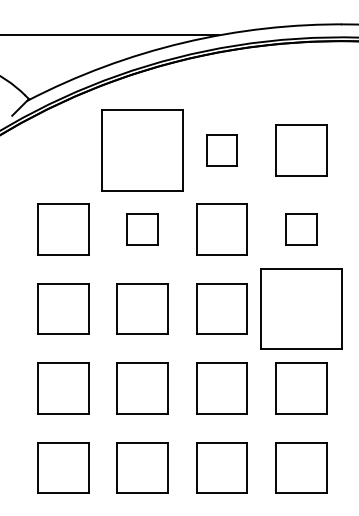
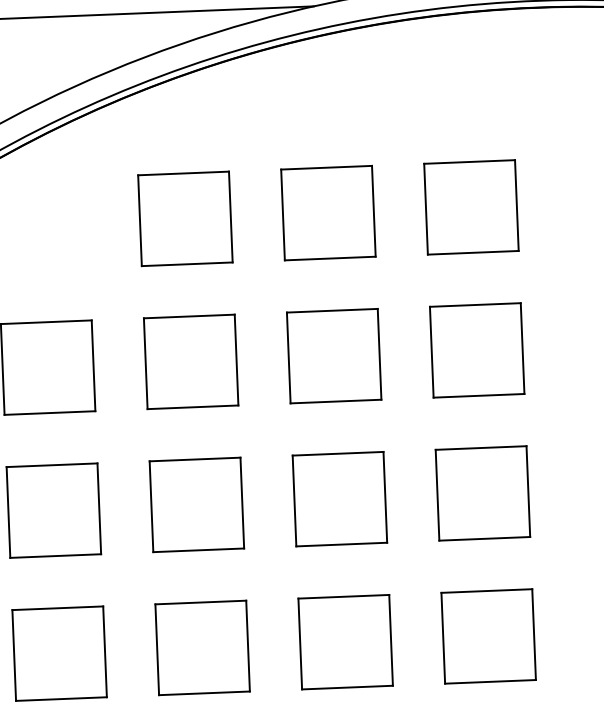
part: (142, 150) -> (185, 219), size x0.62
part: (221, 150) -> (327, 213), size x1.67
part: (142, 229) -> (190, 361), size x1.67
part: (301, 229) -> (477, 350), size x1.67
part: (301, 308) -> (483, 492), size x0.62

